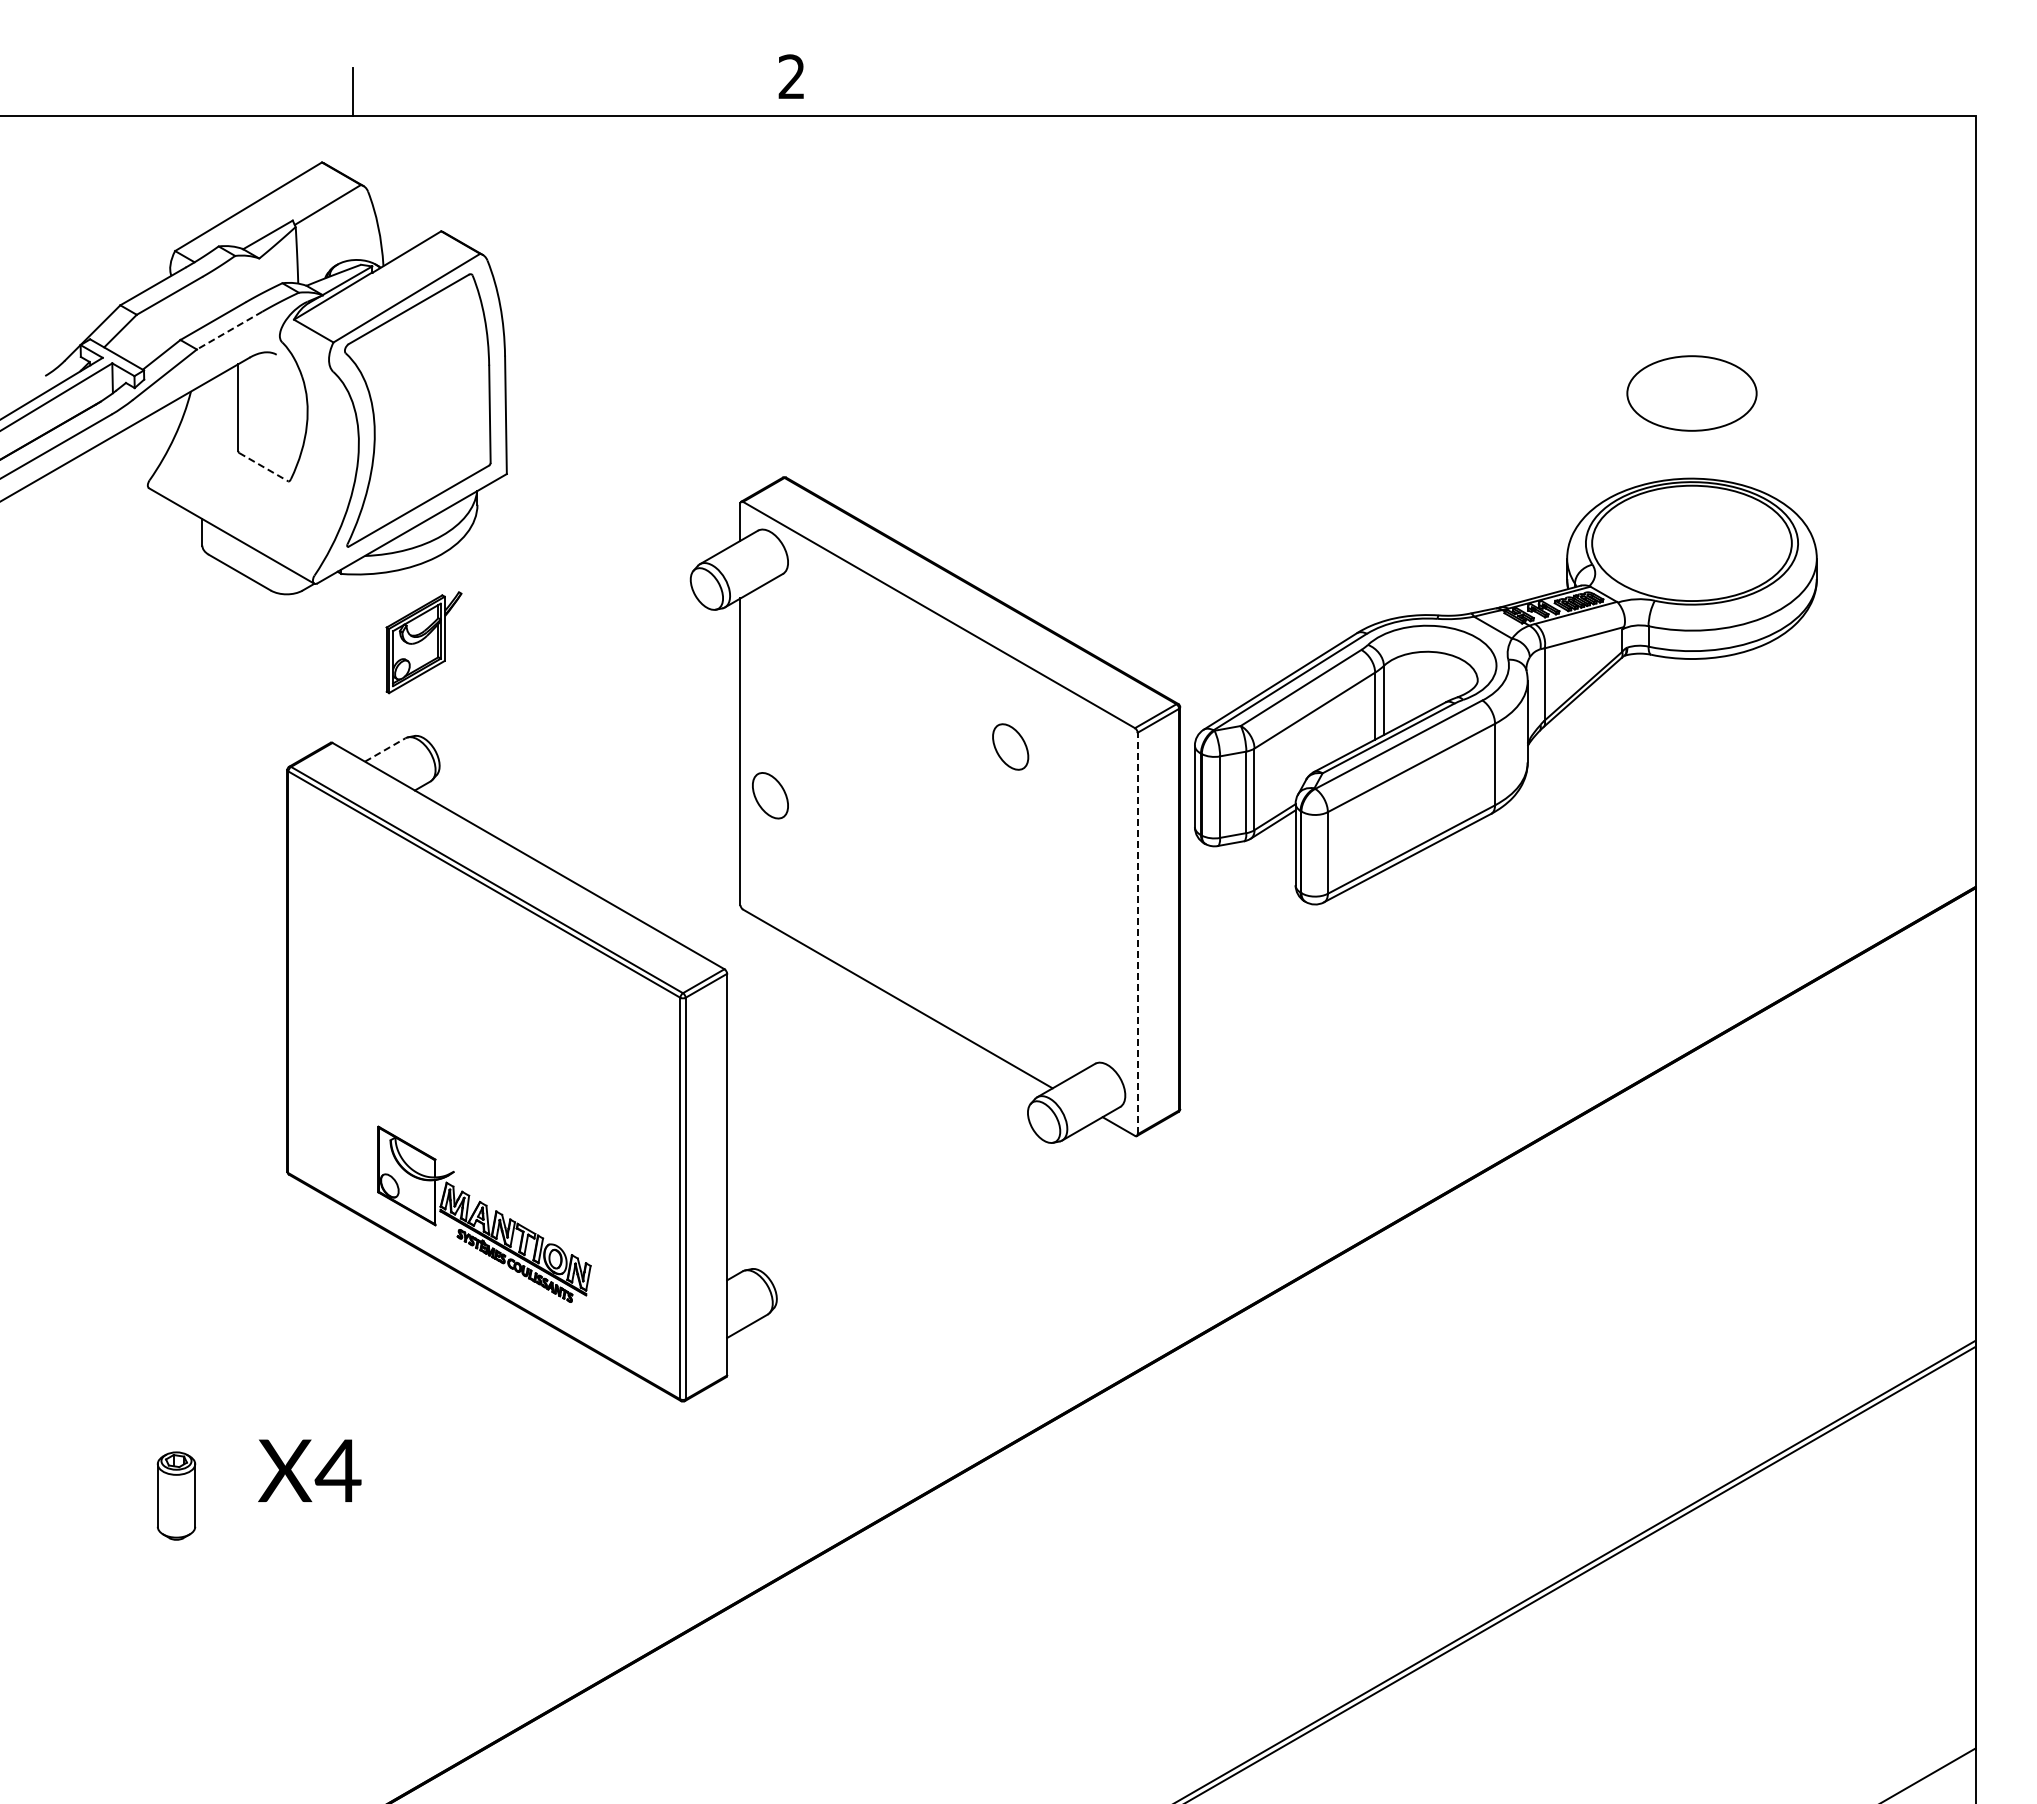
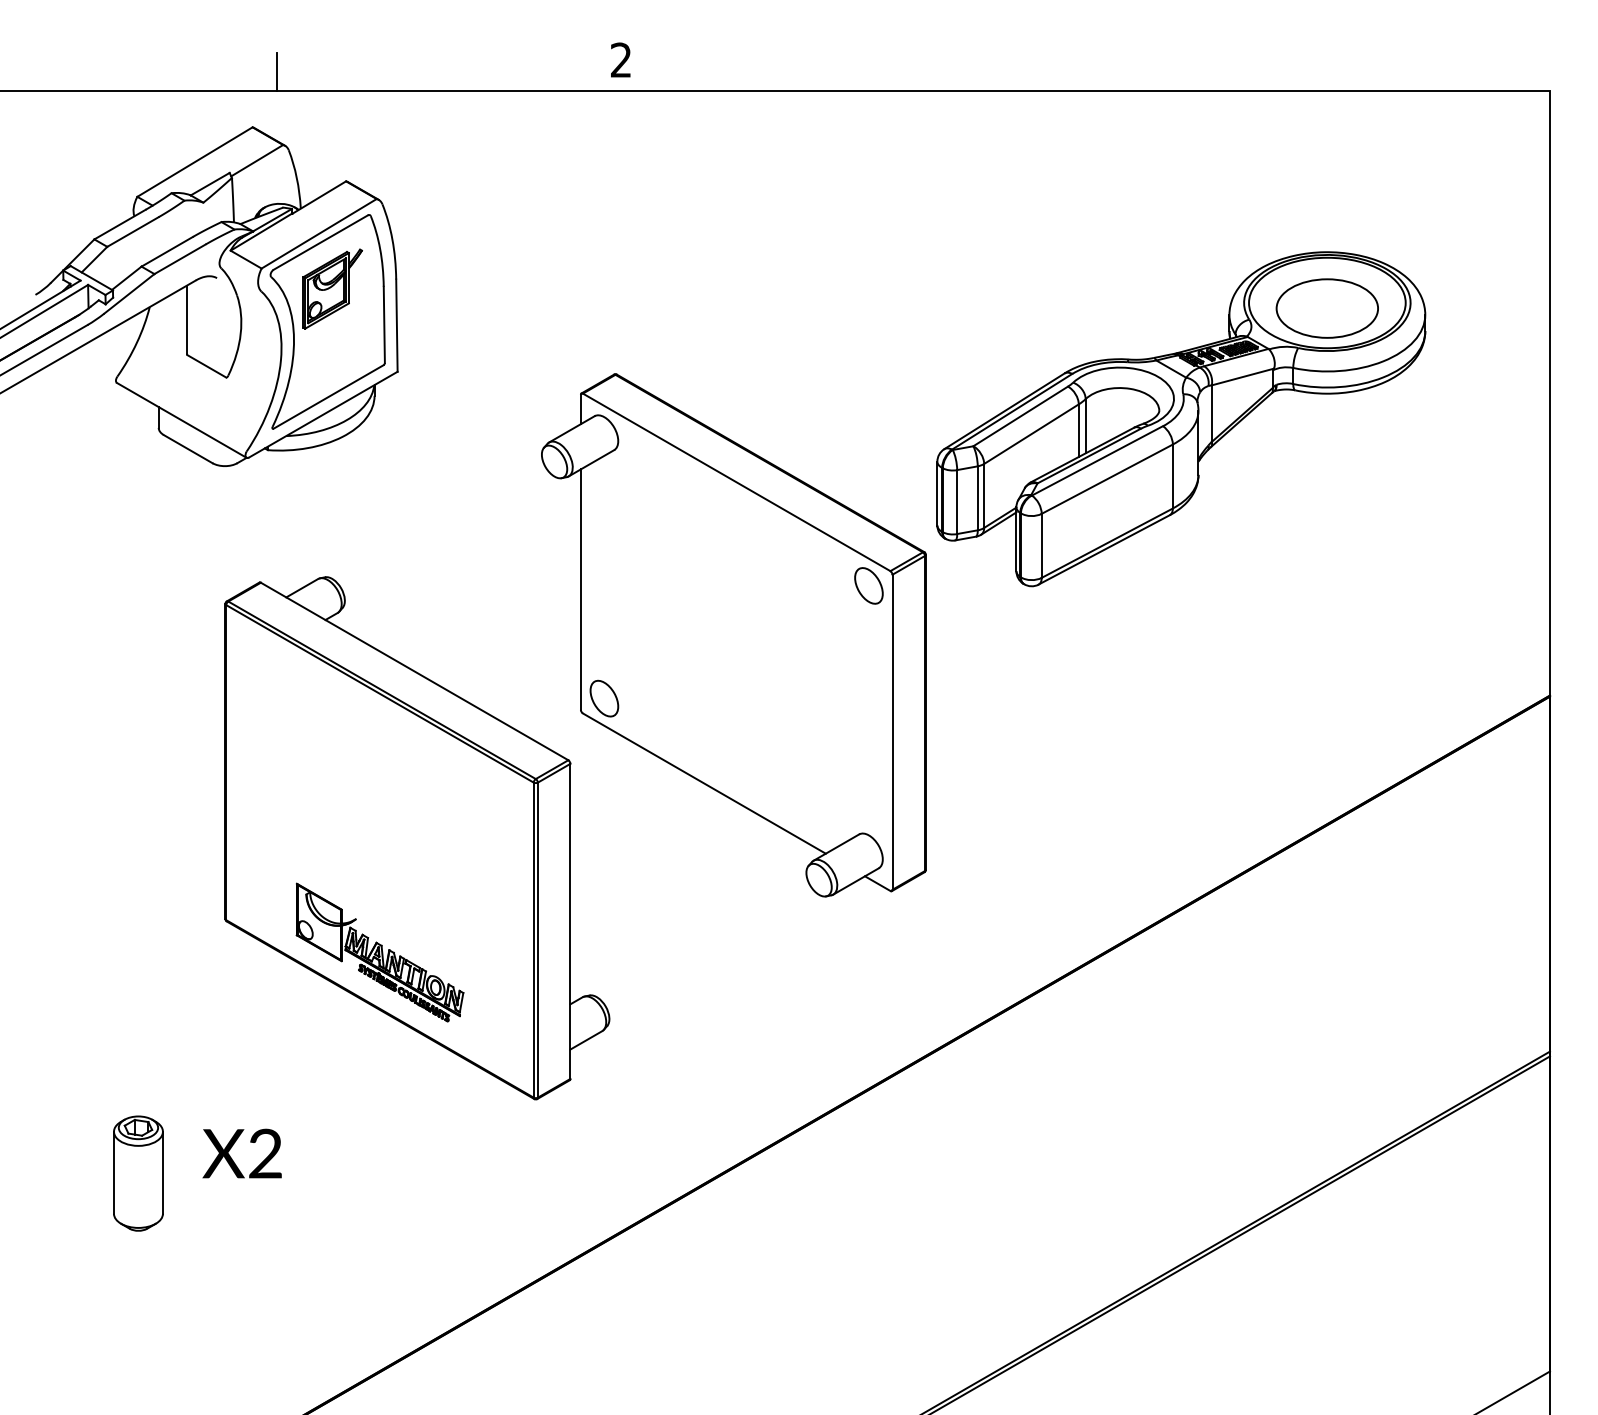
line: (229, 330) -> (180, 259), dashed -> solid
line: (264, 467) -> (207, 366), dashed -> solid
part: (423, 642) -> (332, 288), moved
part: (1505, 691) -> (1181, 419), moved
part: (1010, 746) -> (868, 585), moved
line: (385, 749) -> (302, 587), dashed -> solid
part: (770, 795) -> (604, 698), moved
line: (1137, 933) -> (892, 732), dashed -> solid
text: (337, 1470) -> (264, 1153), X4 -> X2
part: (176, 1495) -> (138, 1173), size x1.67

